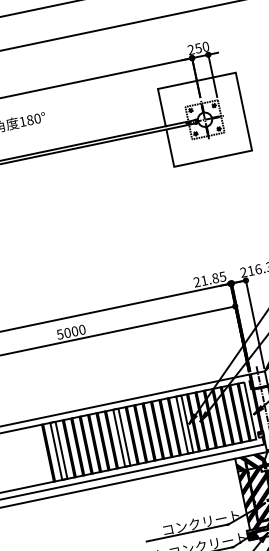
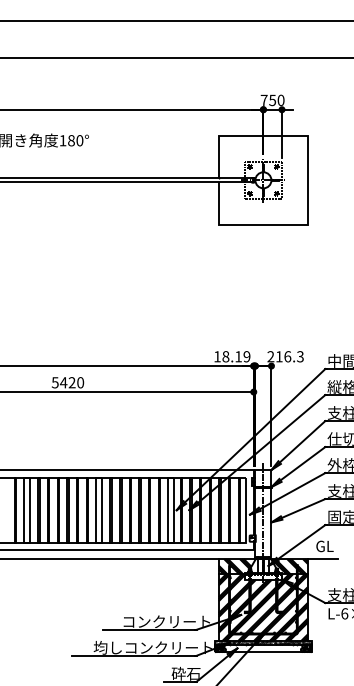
text: (190, 49) -> (263, 99), 250 -> 750
text: (210, 279) -> (232, 356), 21.85 -> 18.19
text: (70, 332) -> (67, 382), 5000 -> 5420

